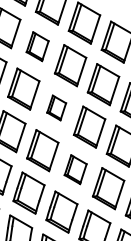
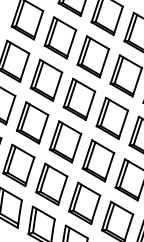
part: (37, 46) -> (60, 37), size x1.43
part: (56, 107) -> (79, 98), size x1.67
part: (75, 169) -> (98, 160), size x1.43

